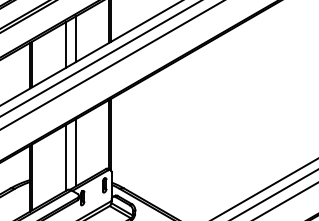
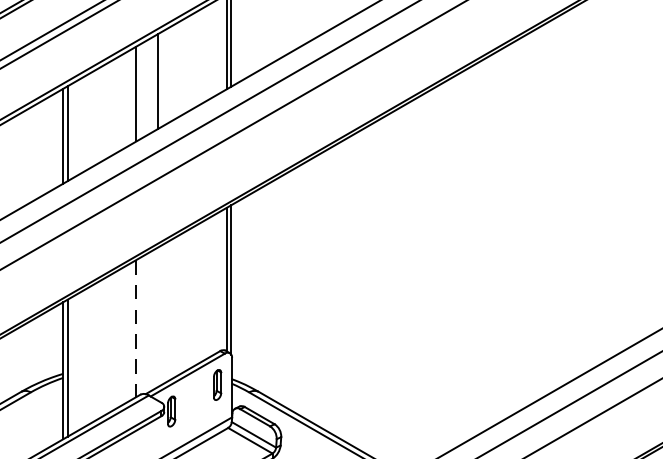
line: (76, 152) -> (159, 316), removed
line: (65, 158) -> (136, 329), solid -> dashed

